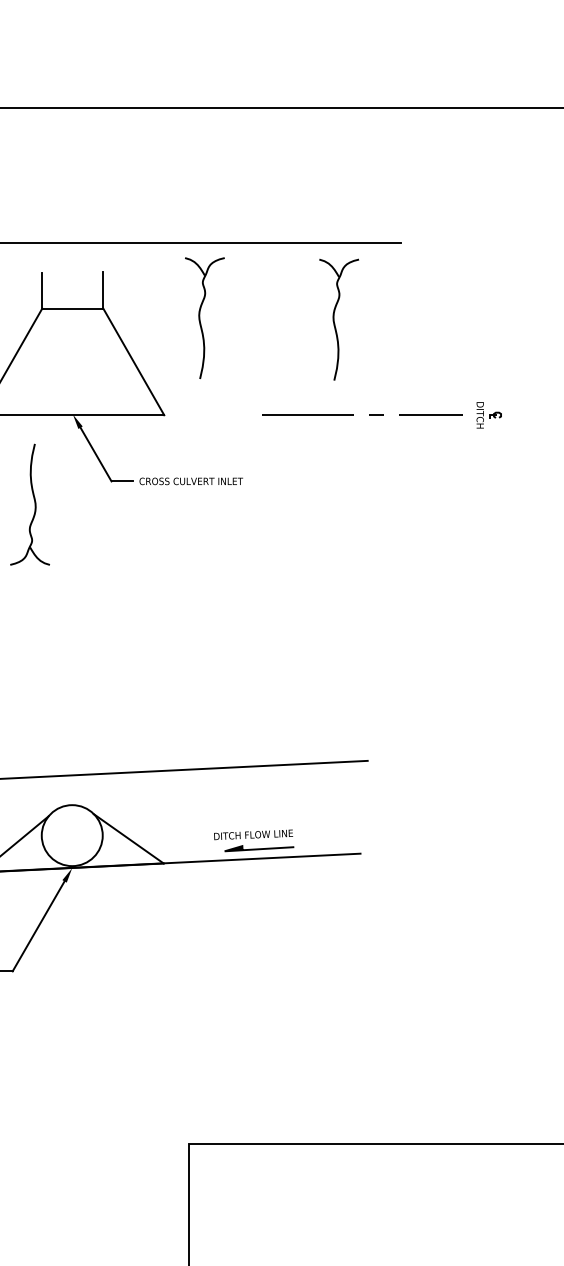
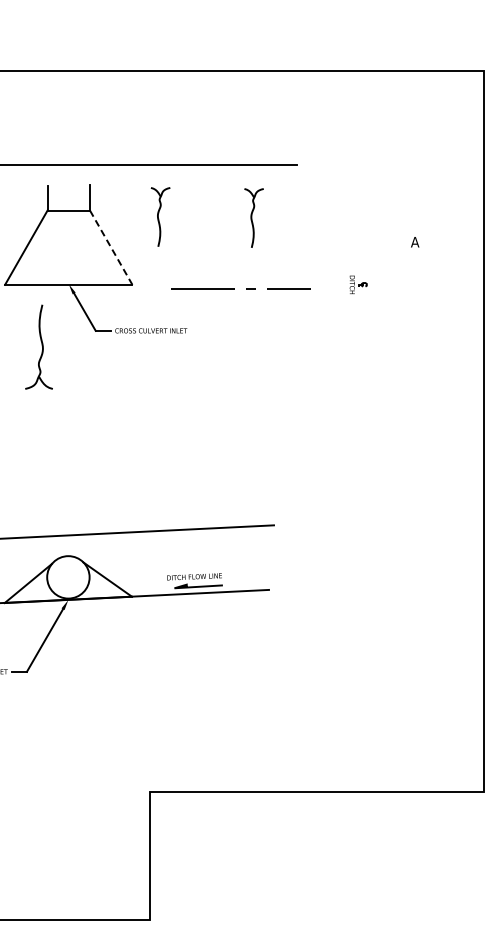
part: (204, 317) -> (160, 216), size x0.7
part: (338, 318) -> (253, 217), size x0.7
line: (134, 361) -> (111, 247), solid -> dashed
line: (352, 414) -> (234, 288), moved

